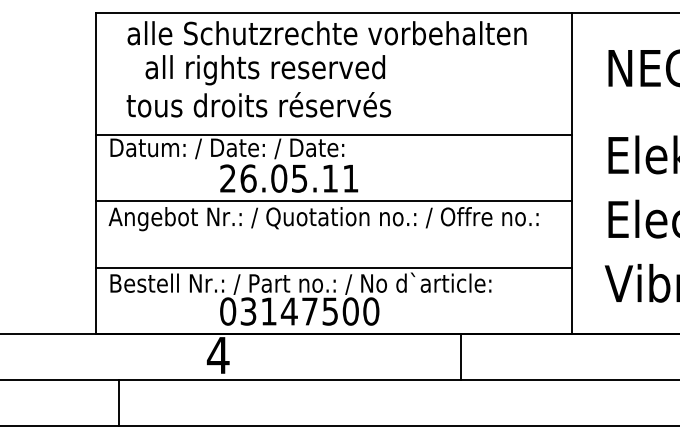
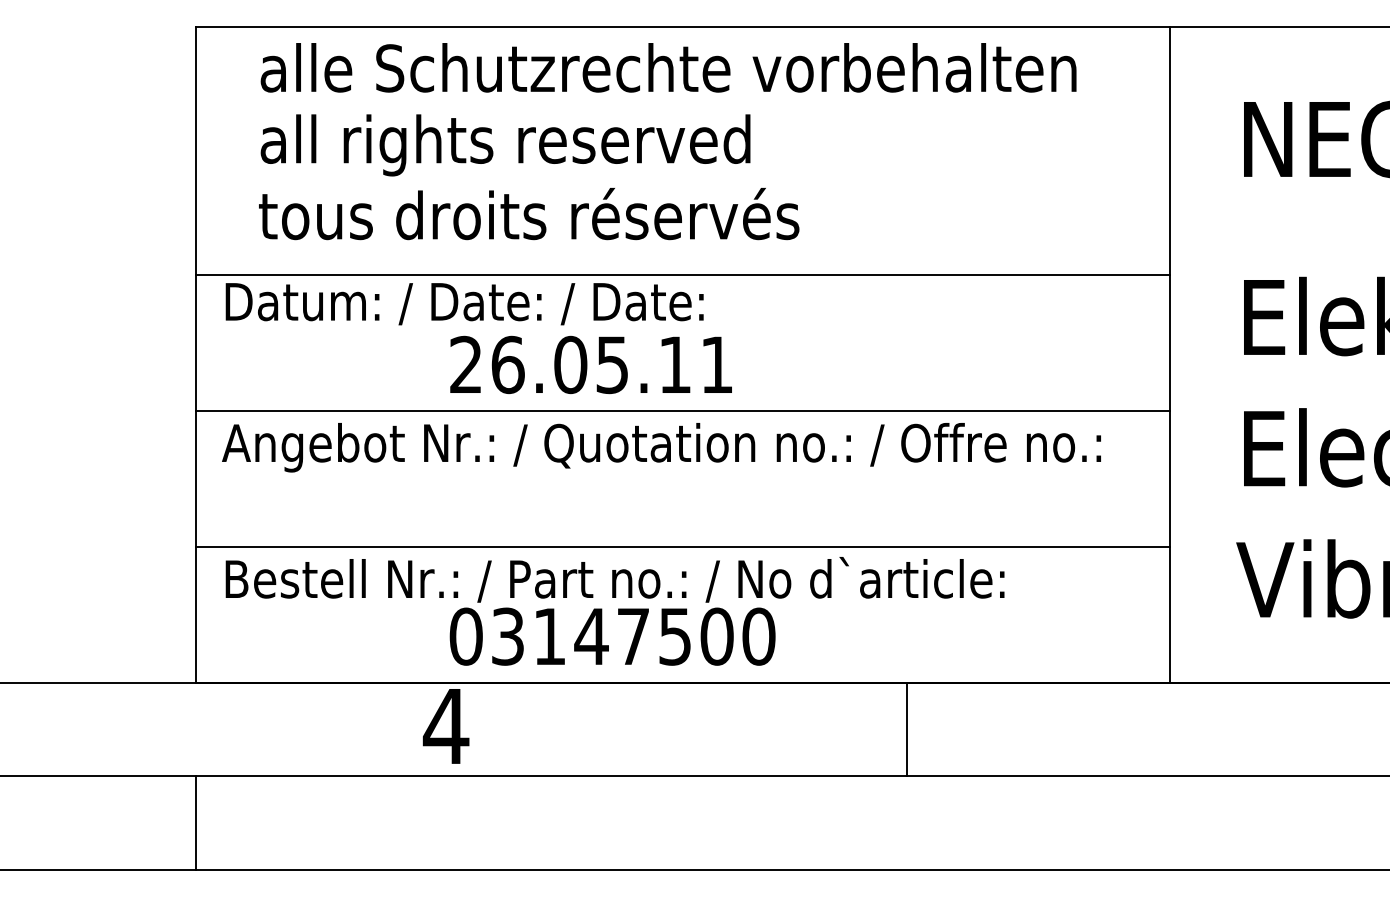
text: (265, 70) -> (505, 145), moved
line: (460, 356) -> (906, 728), moved
line: (118, 402) -> (195, 822), moved

